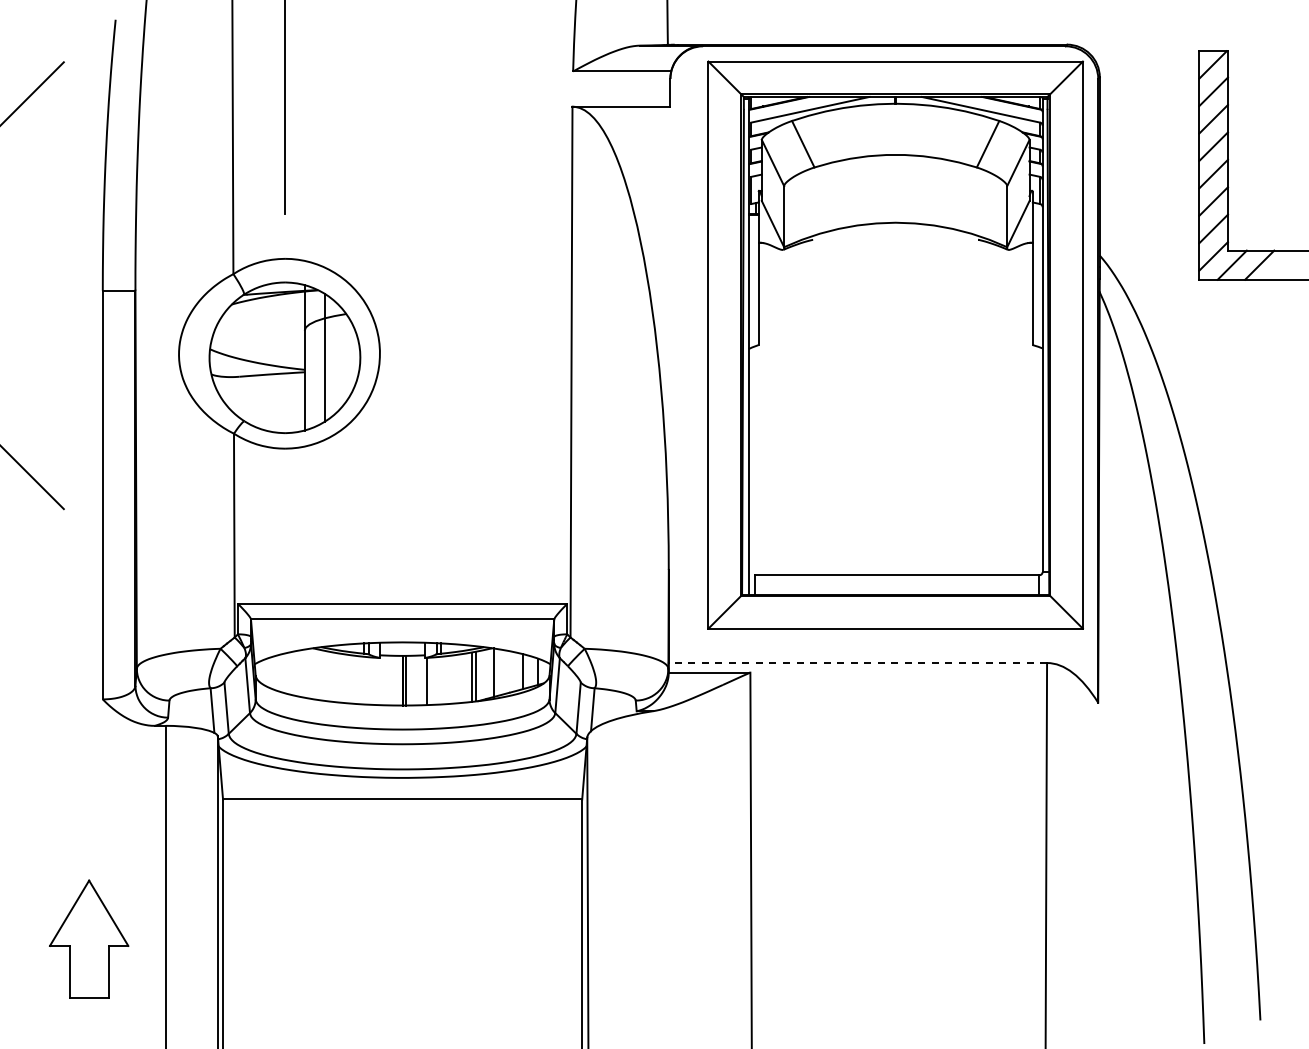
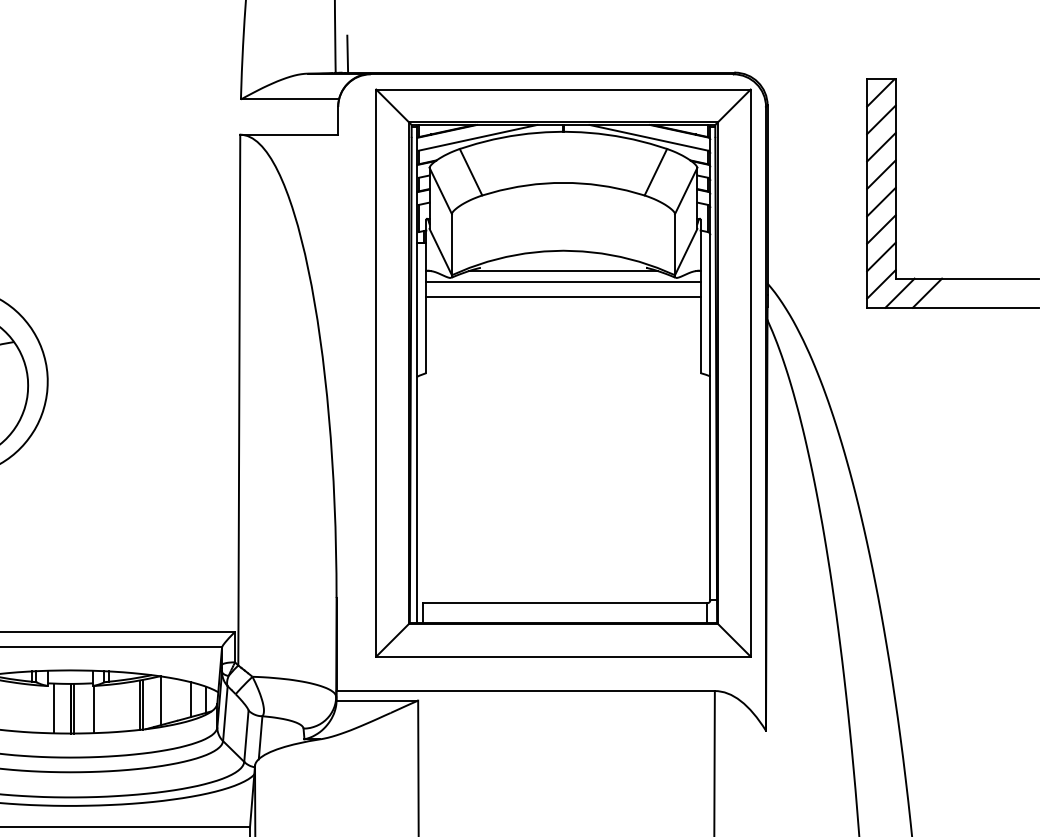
line: (679, 25) -> (347, 53), added
line: (895, 243) -> (563, 271), added
line: (895, 253) -> (563, 281), added
line: (895, 269) -> (563, 297), added
line: (857, 662) -> (525, 690), dashed -> solid
line: (386, 680) -> (54, 708), added

